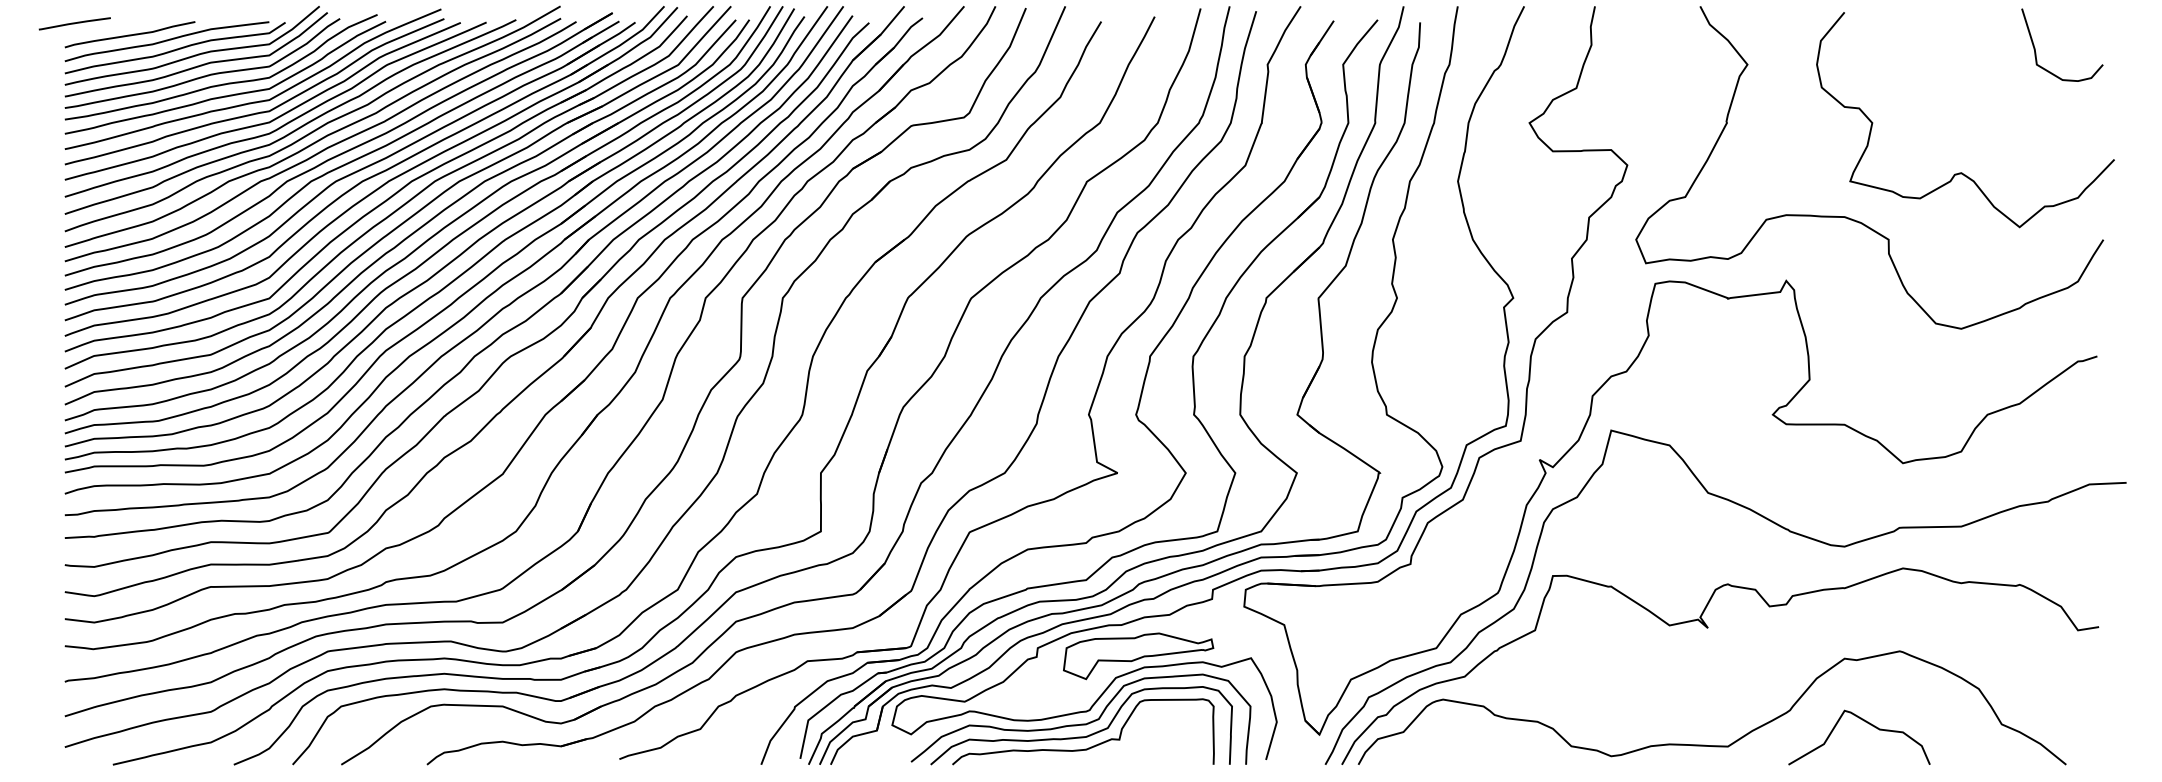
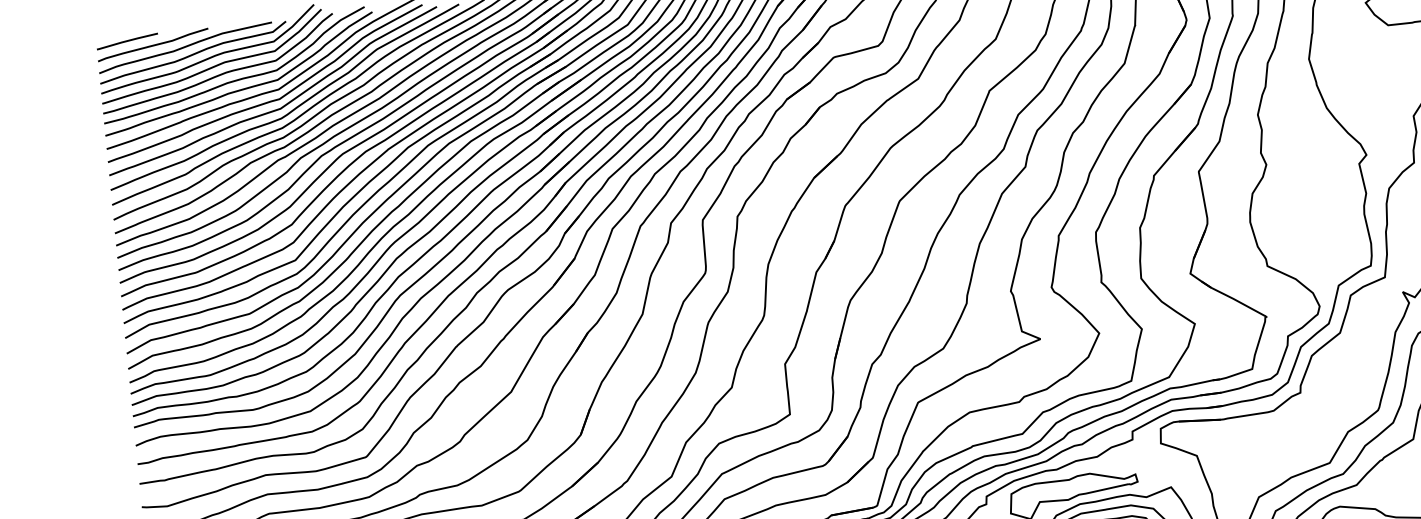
line: (74, 23) -> (127, 41), moved

